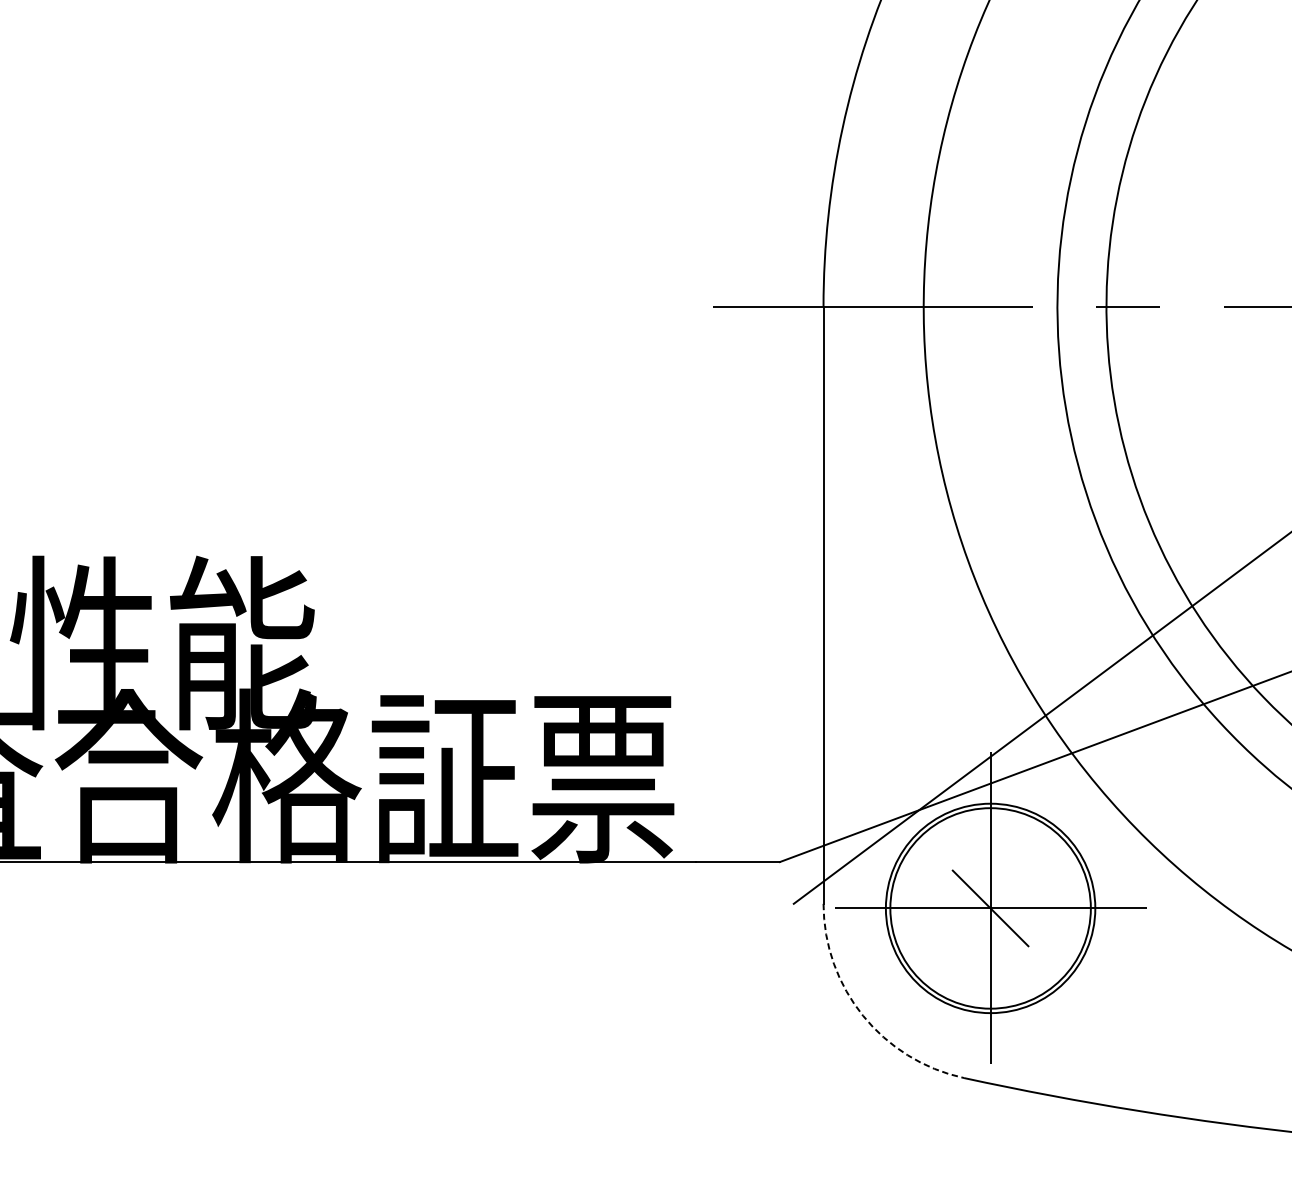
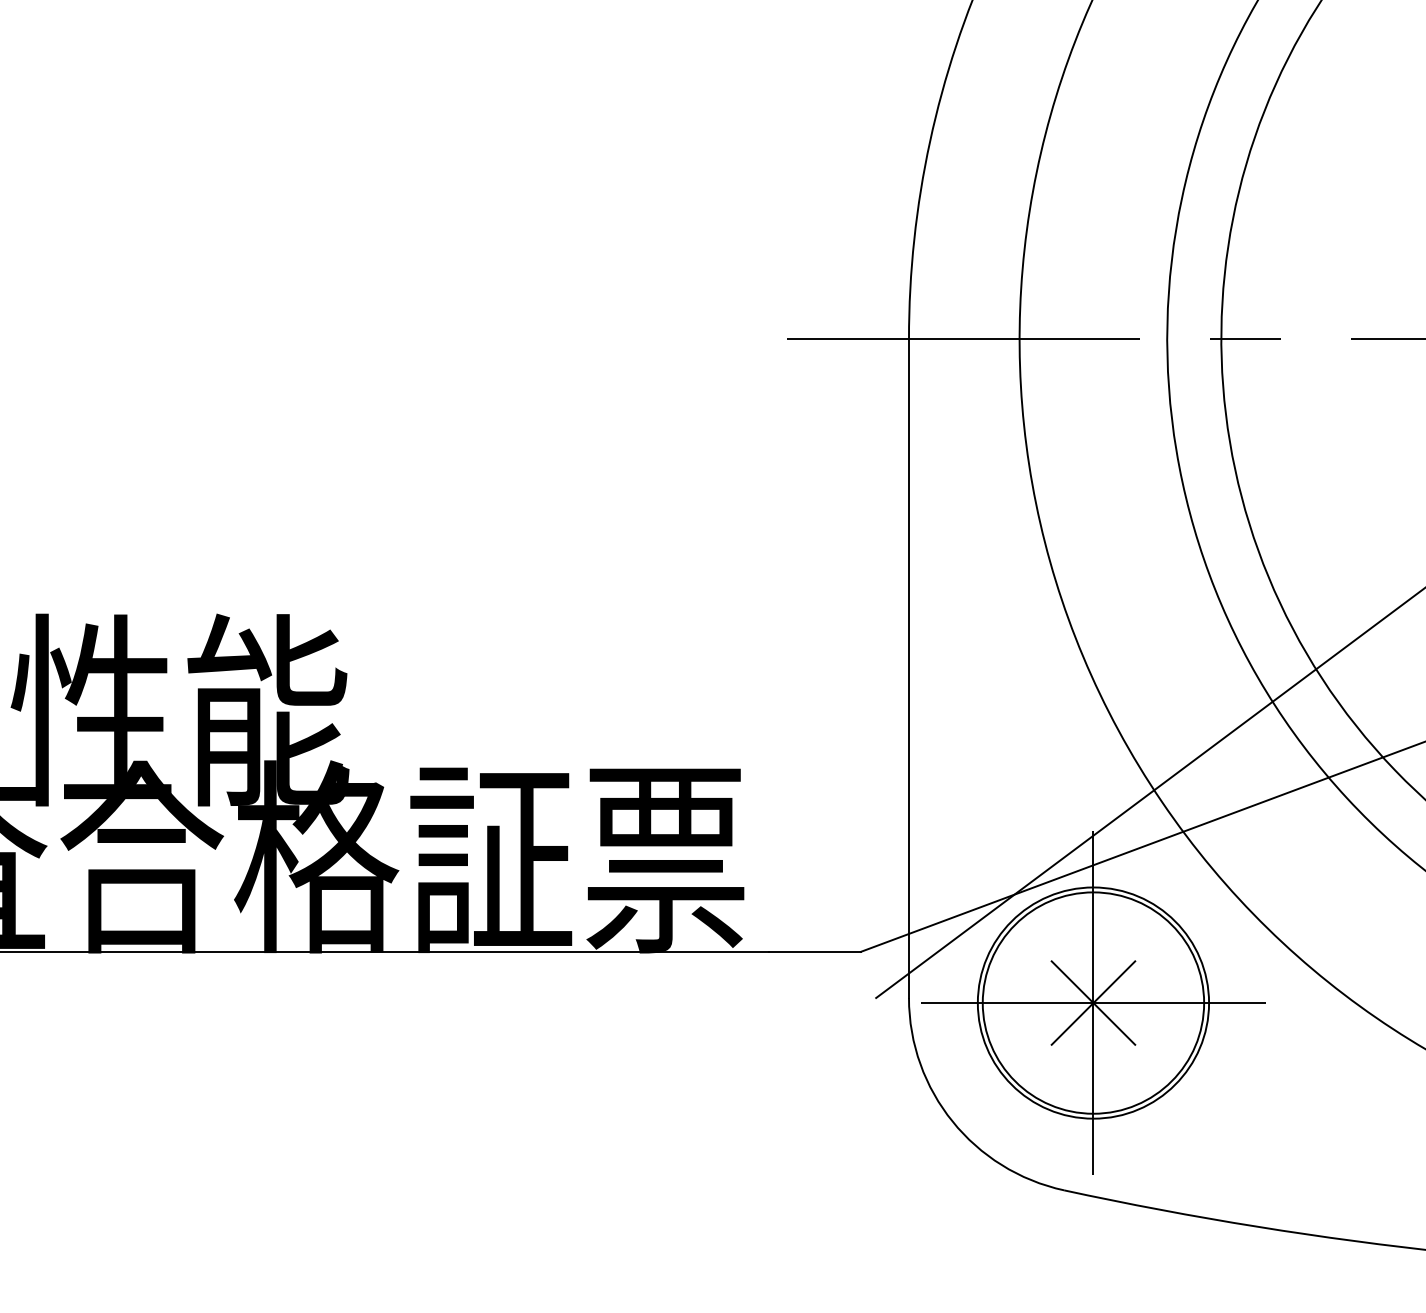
line: (990, 907) -> (1093, 1002), added
arc: (862, 1015) -> (952, 1121), dashed -> solid

